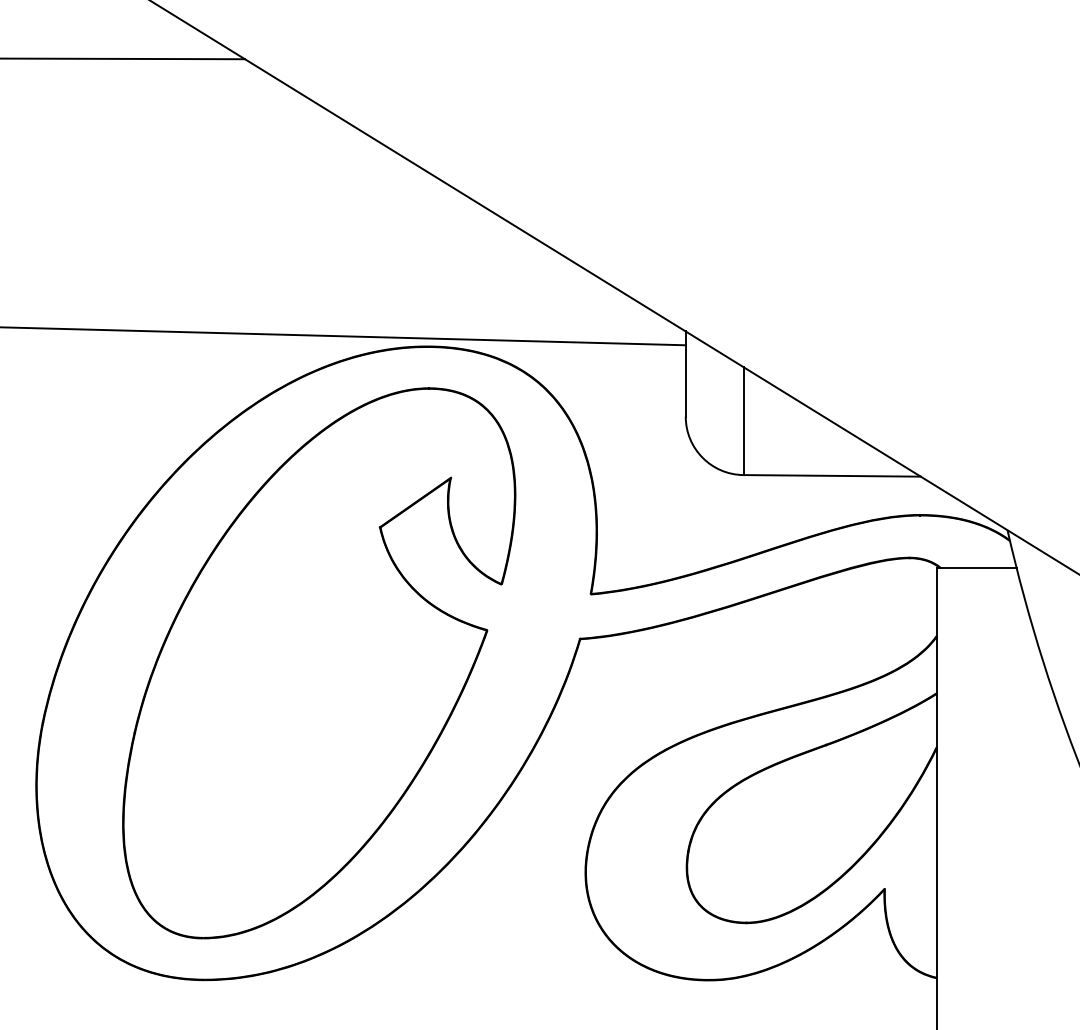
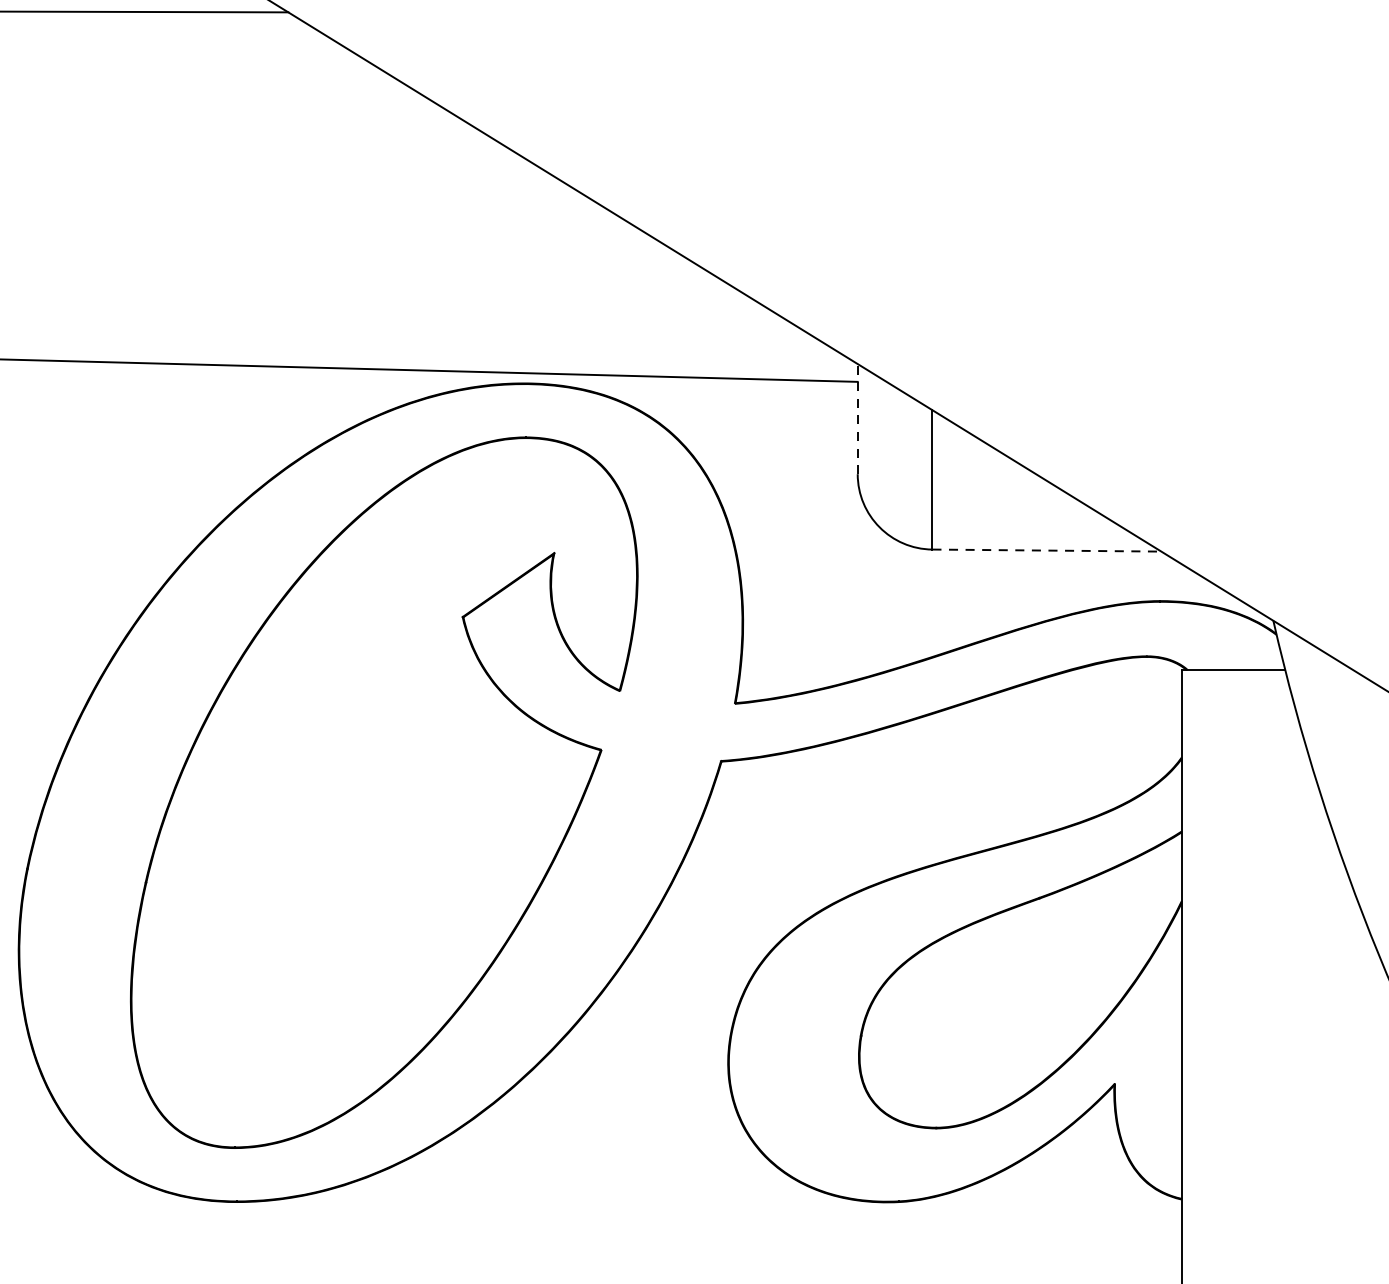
line: (685, 374) -> (857, 419), solid -> dashed
line: (832, 475) -> (1047, 550), solid -> dashed

